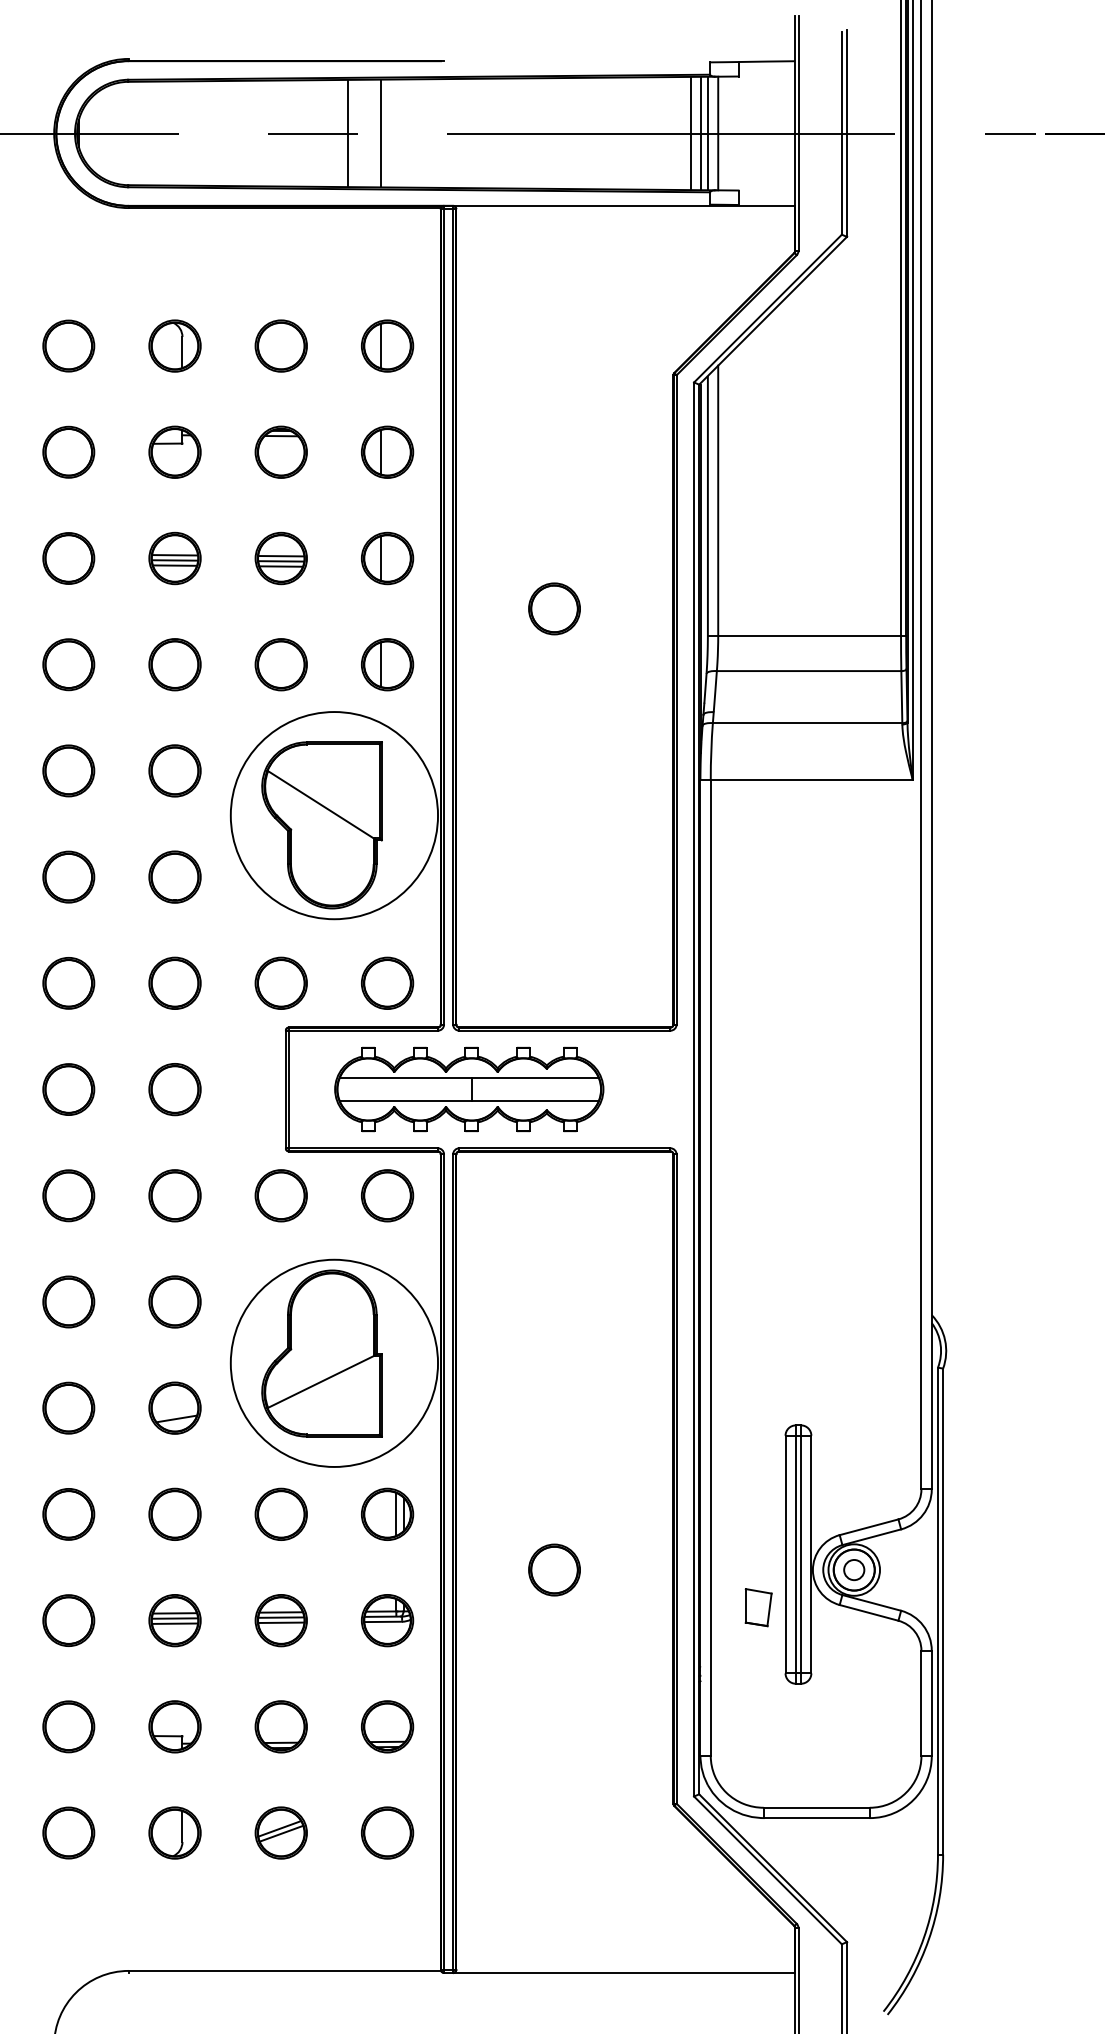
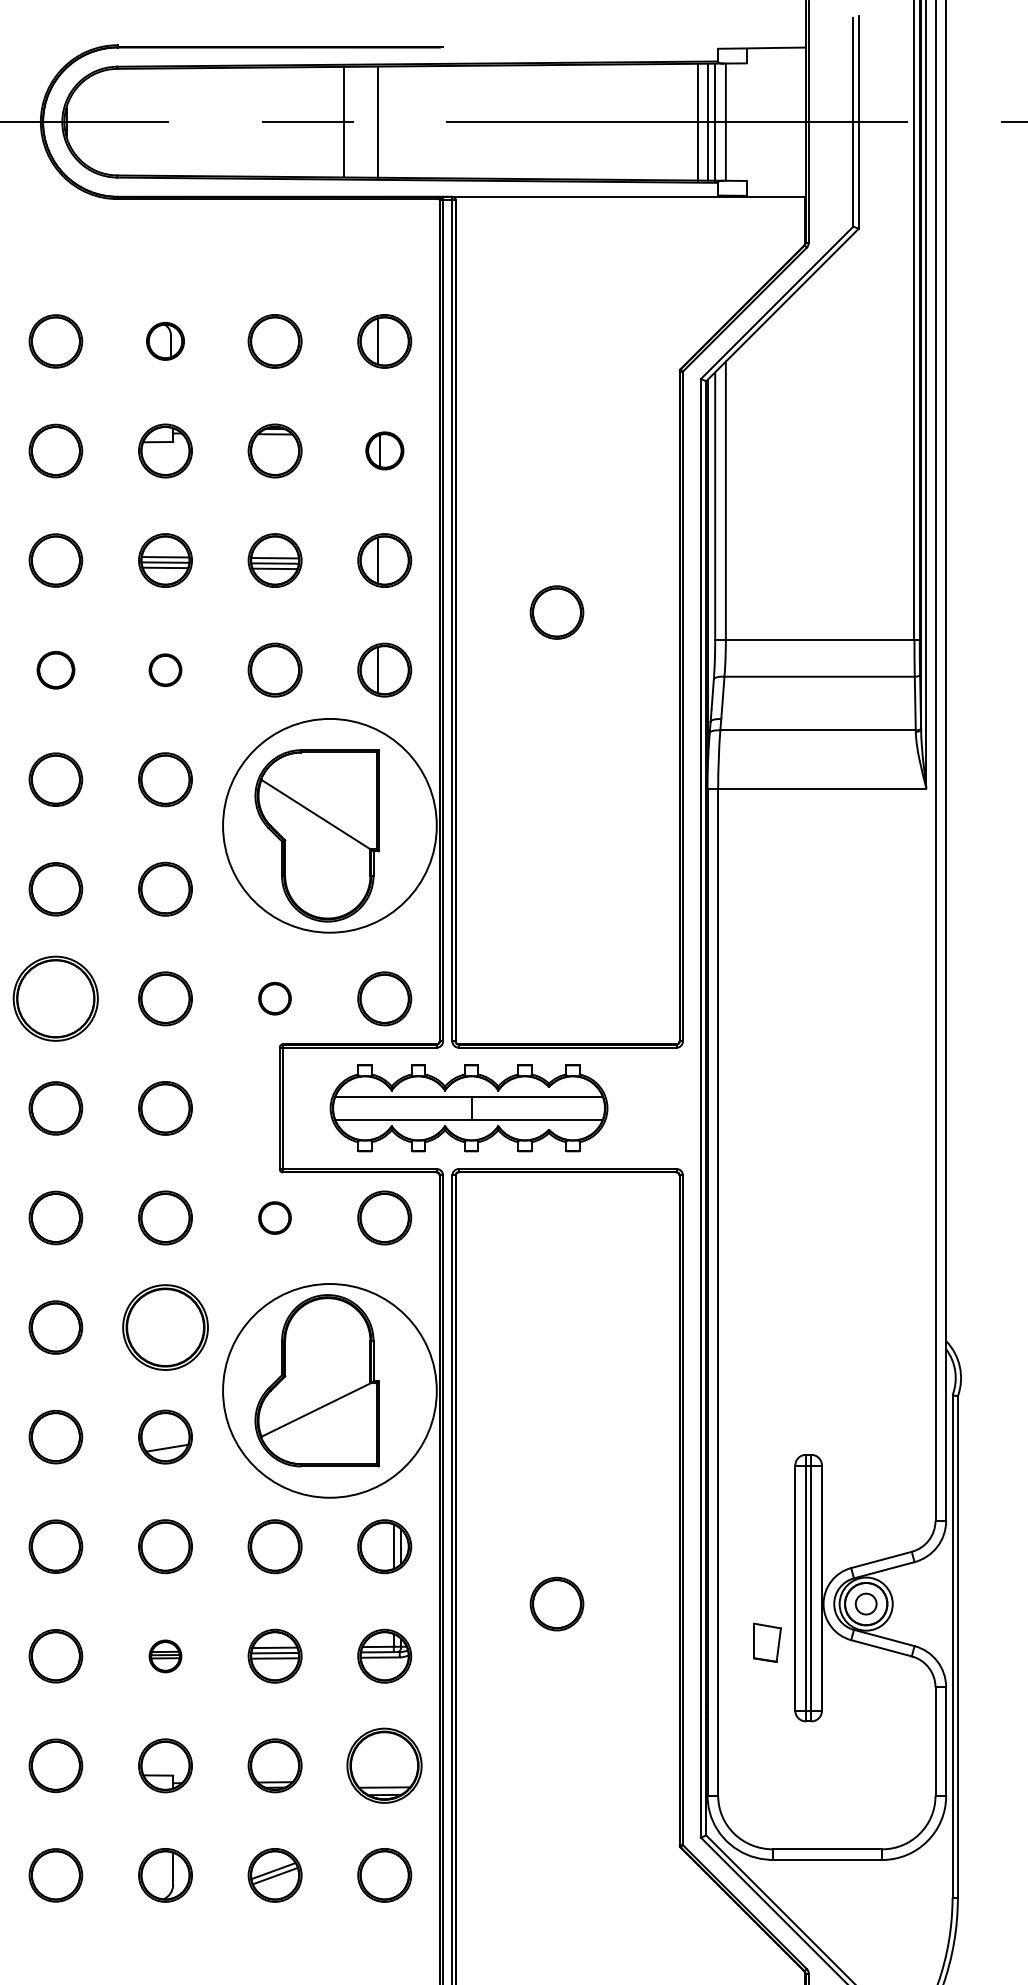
part: (174, 345) -> (164, 340), size x0.7
part: (387, 451) -> (384, 450), size x0.7
part: (68, 664) -> (55, 669), size x0.7
part: (174, 664) -> (164, 669), size x0.6
part: (280, 982) -> (274, 997), size x0.6
part: (68, 983) -> (55, 999), size x1.6
part: (280, 1195) -> (274, 1217), size x0.6
part: (174, 1301) -> (164, 1327), size x1.6
part: (174, 1620) -> (164, 1656), size x0.6
part: (387, 1726) -> (384, 1765), size x1.4

